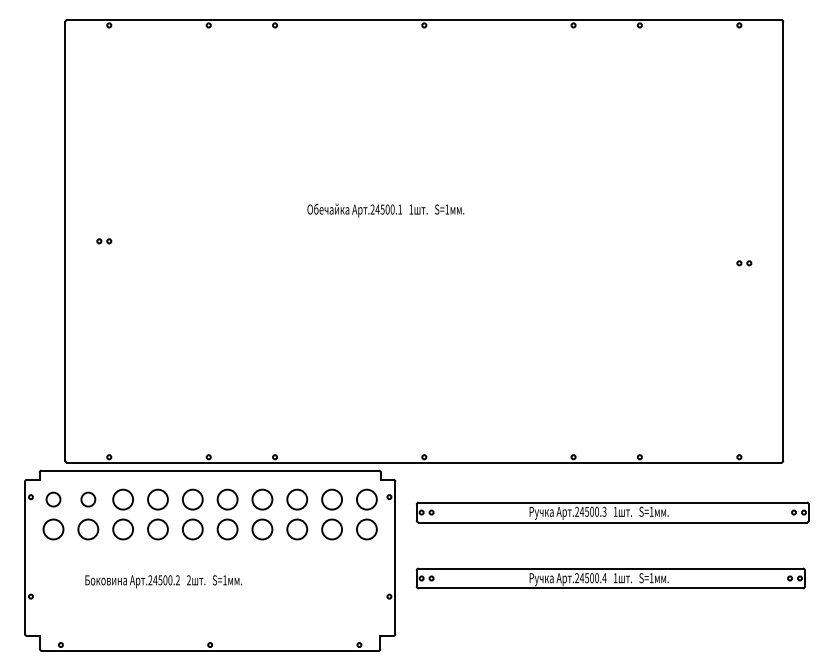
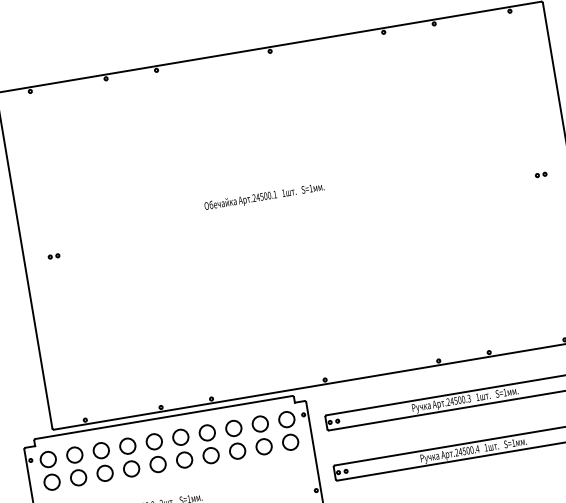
part: (744, 263) -> (541, 175), moved
circle: (53, 499) -> (48, 459), size x1.43
circle: (88, 499) -> (74, 454), size x1.43

